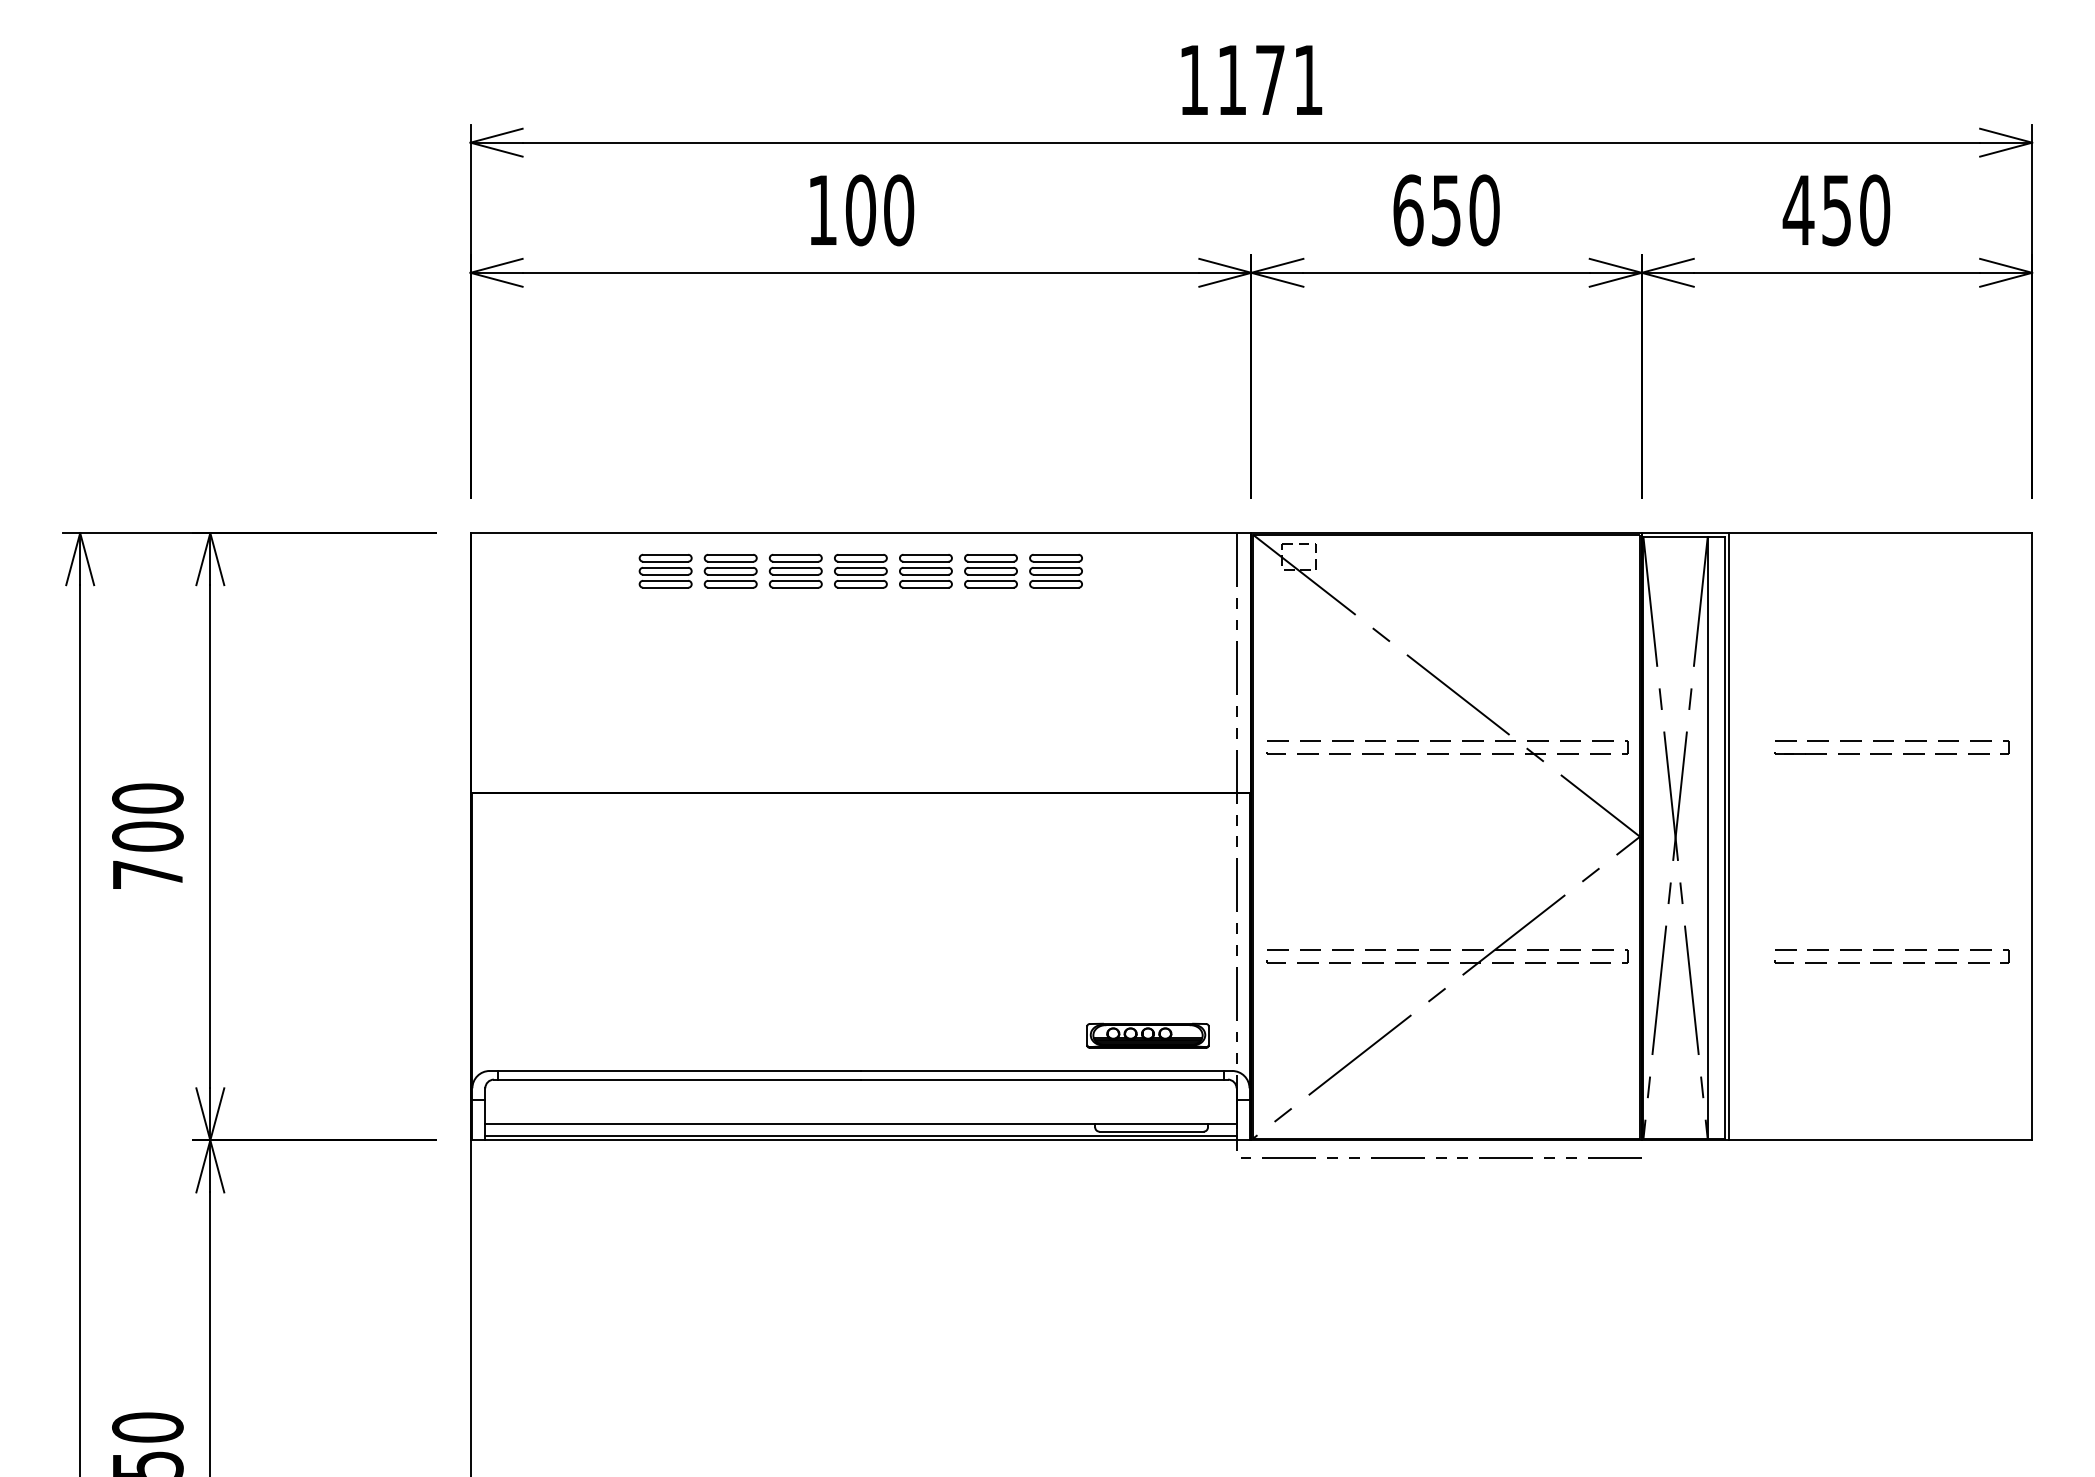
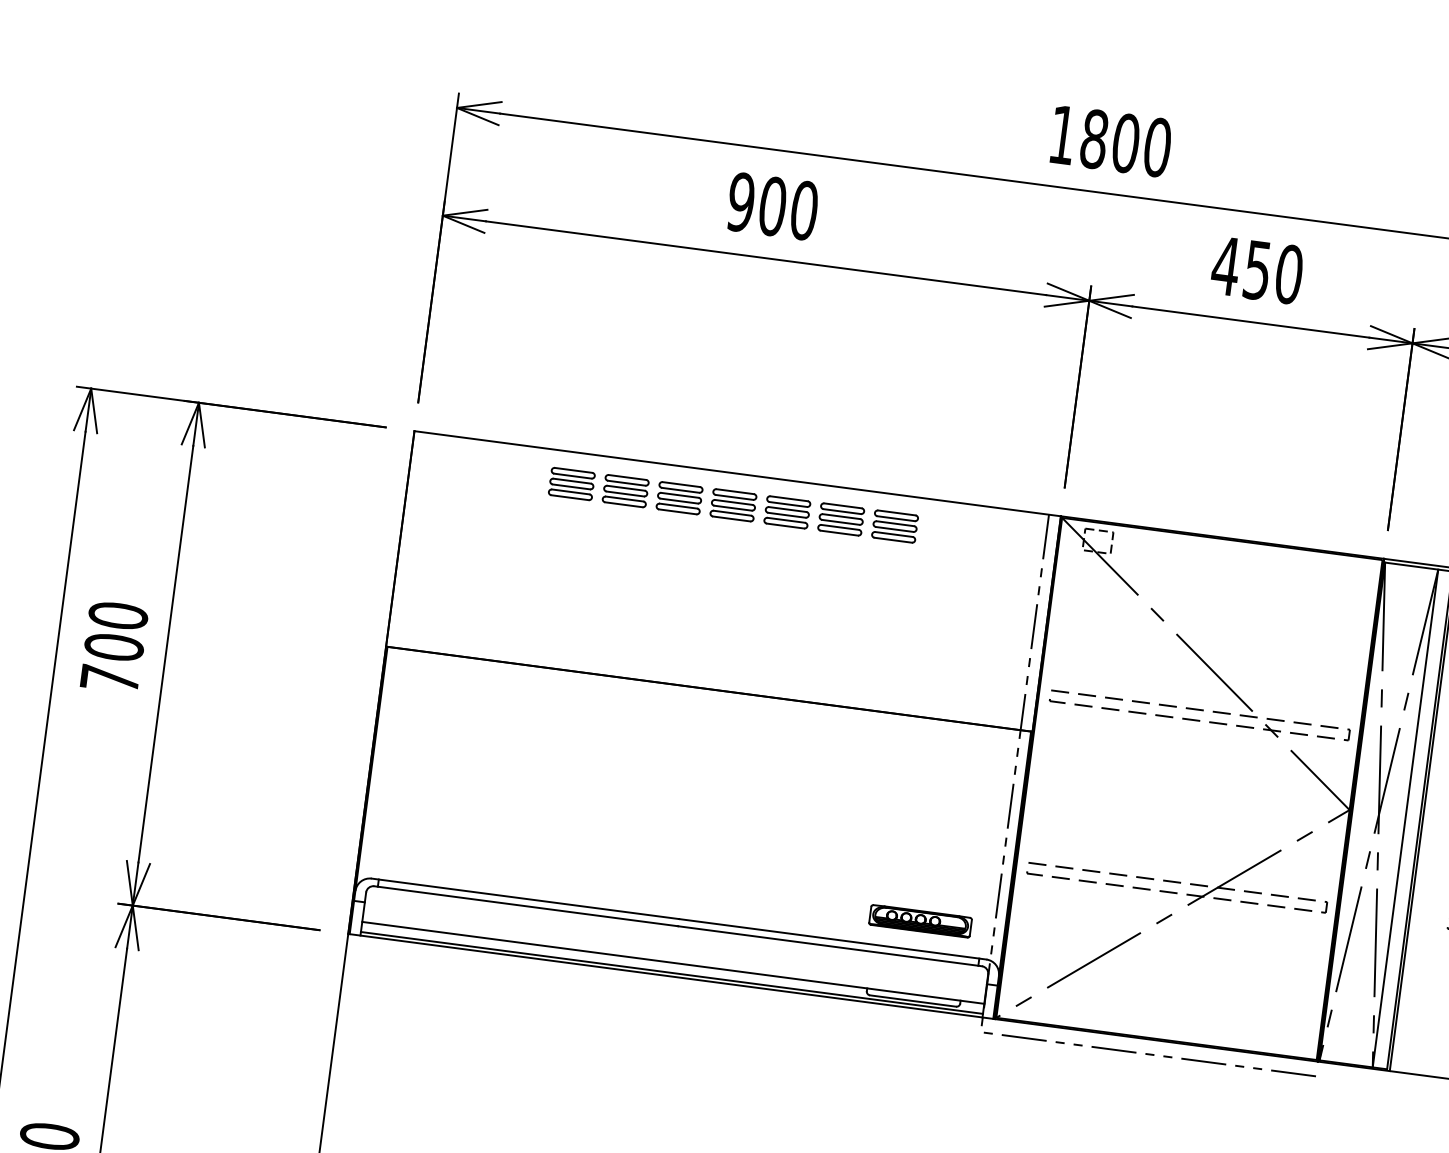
text: (1270, 80) -> (1126, 143), 1171 -> 1800
text: (822, 210) -> (741, 202), 100 -> 900
text: (1408, 210) -> (1226, 266), 650 -> 450

